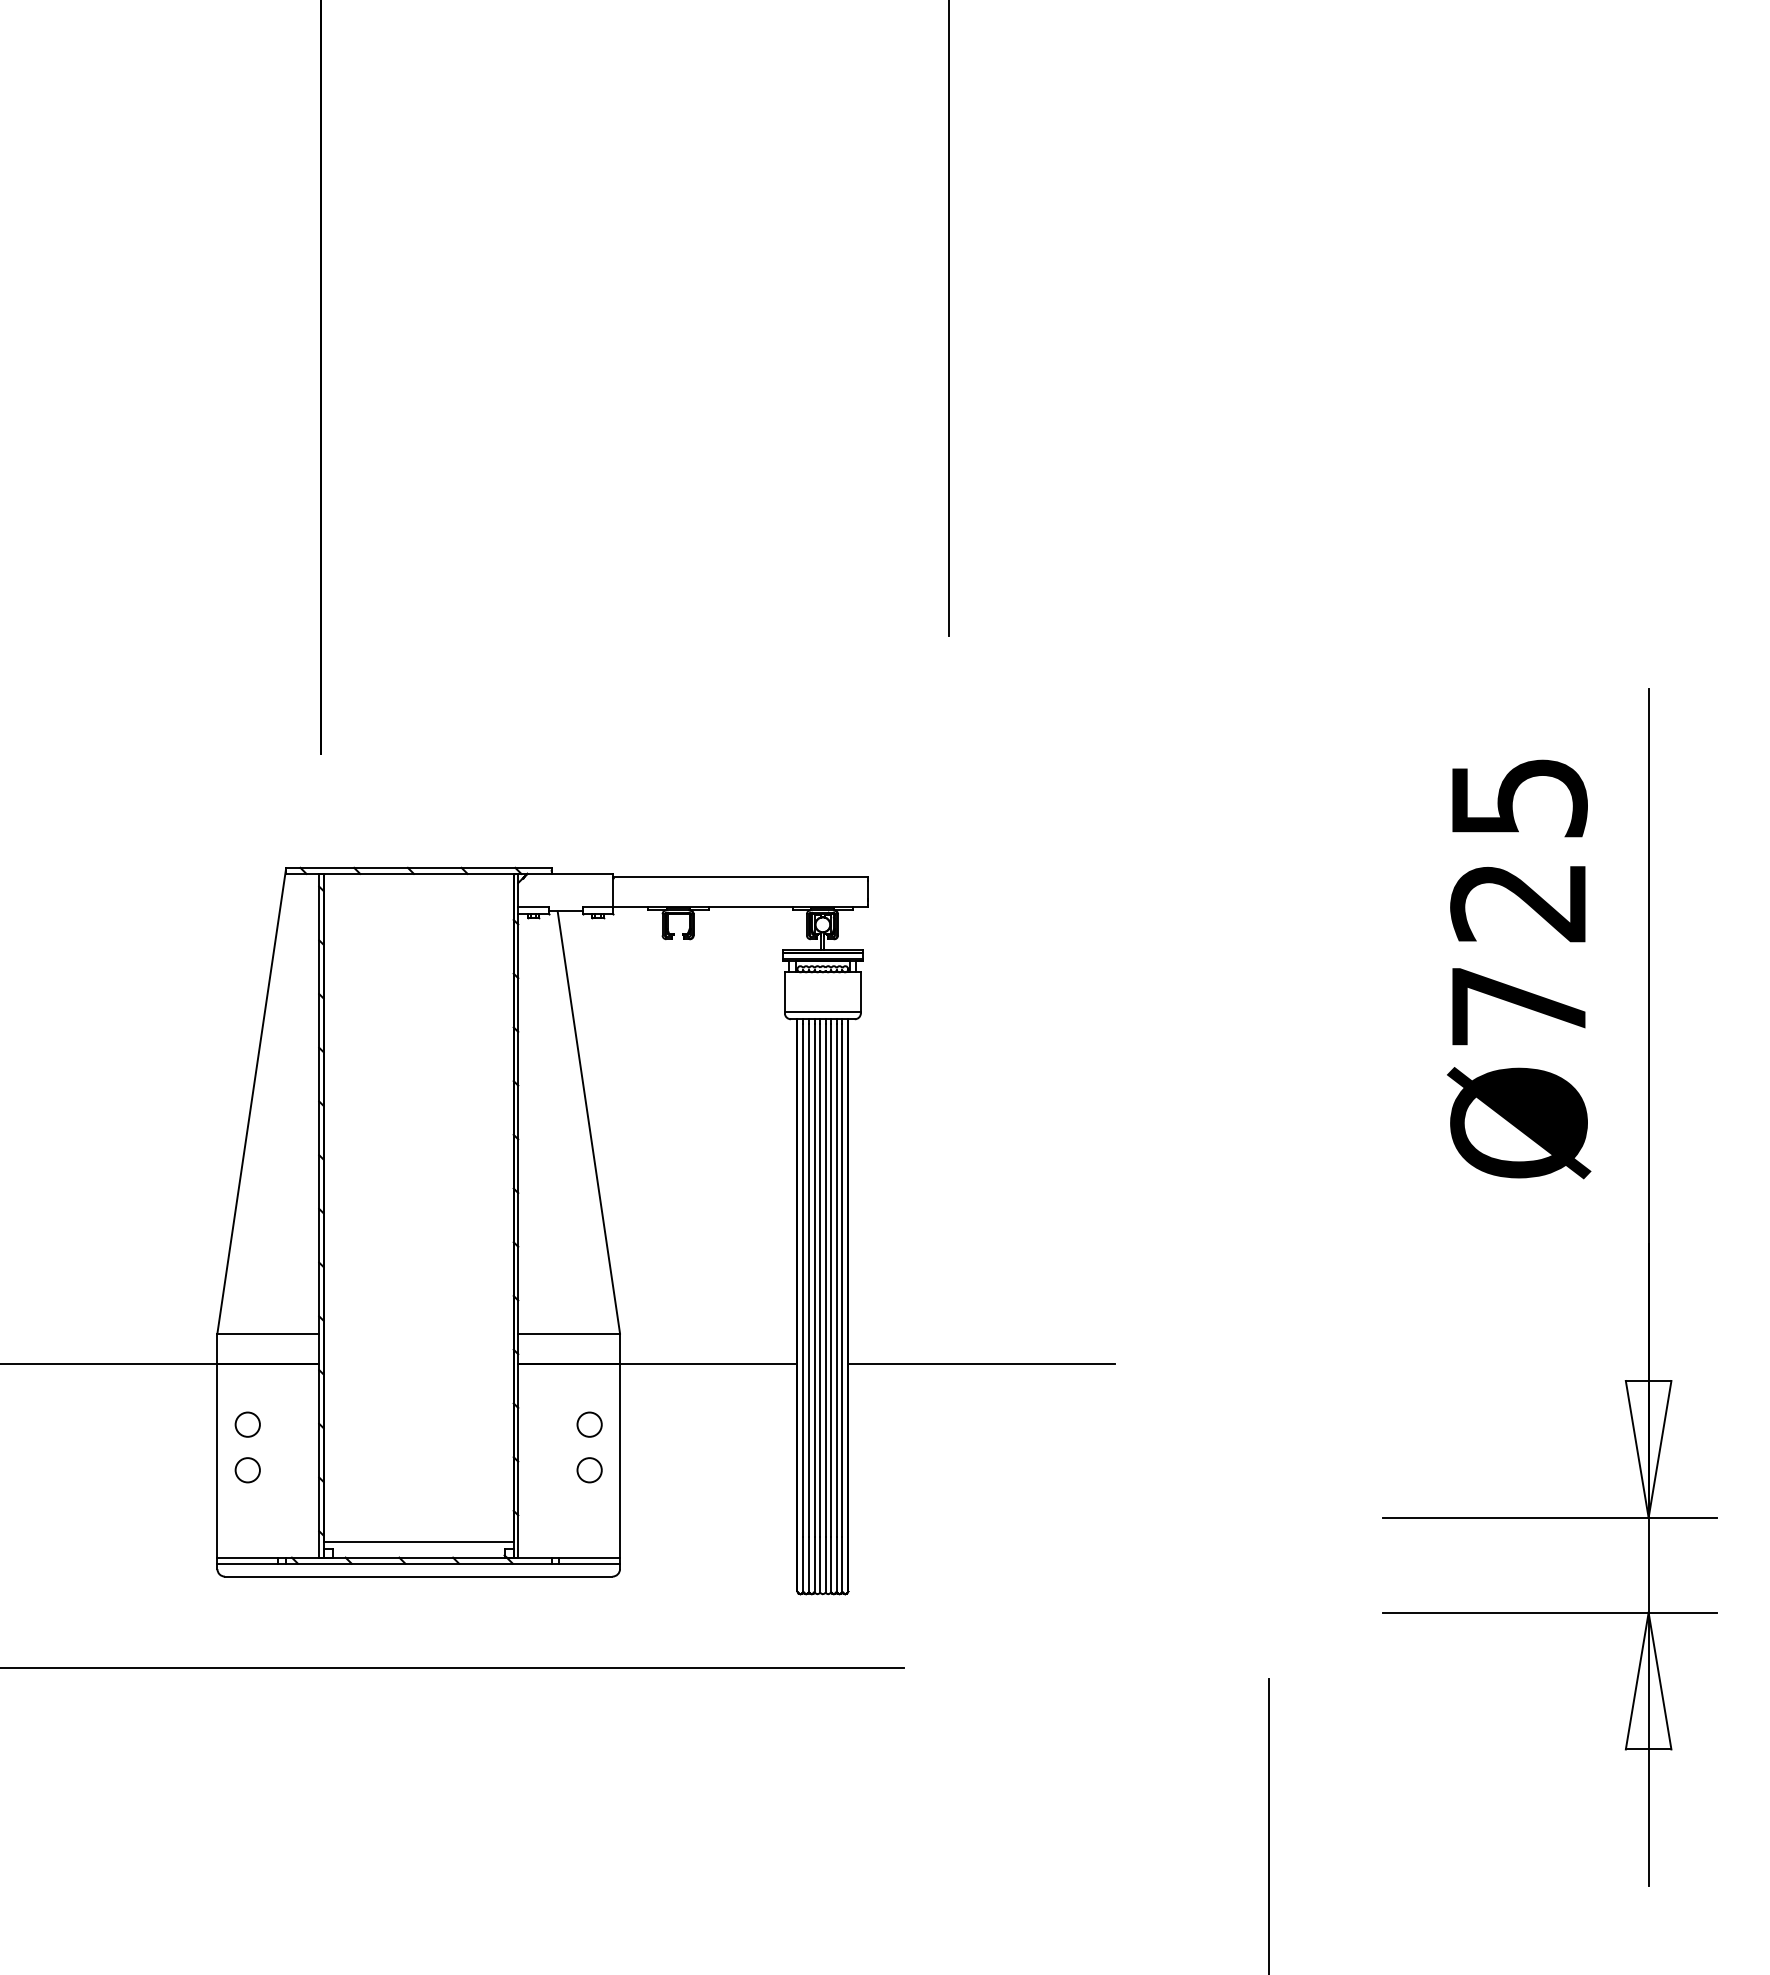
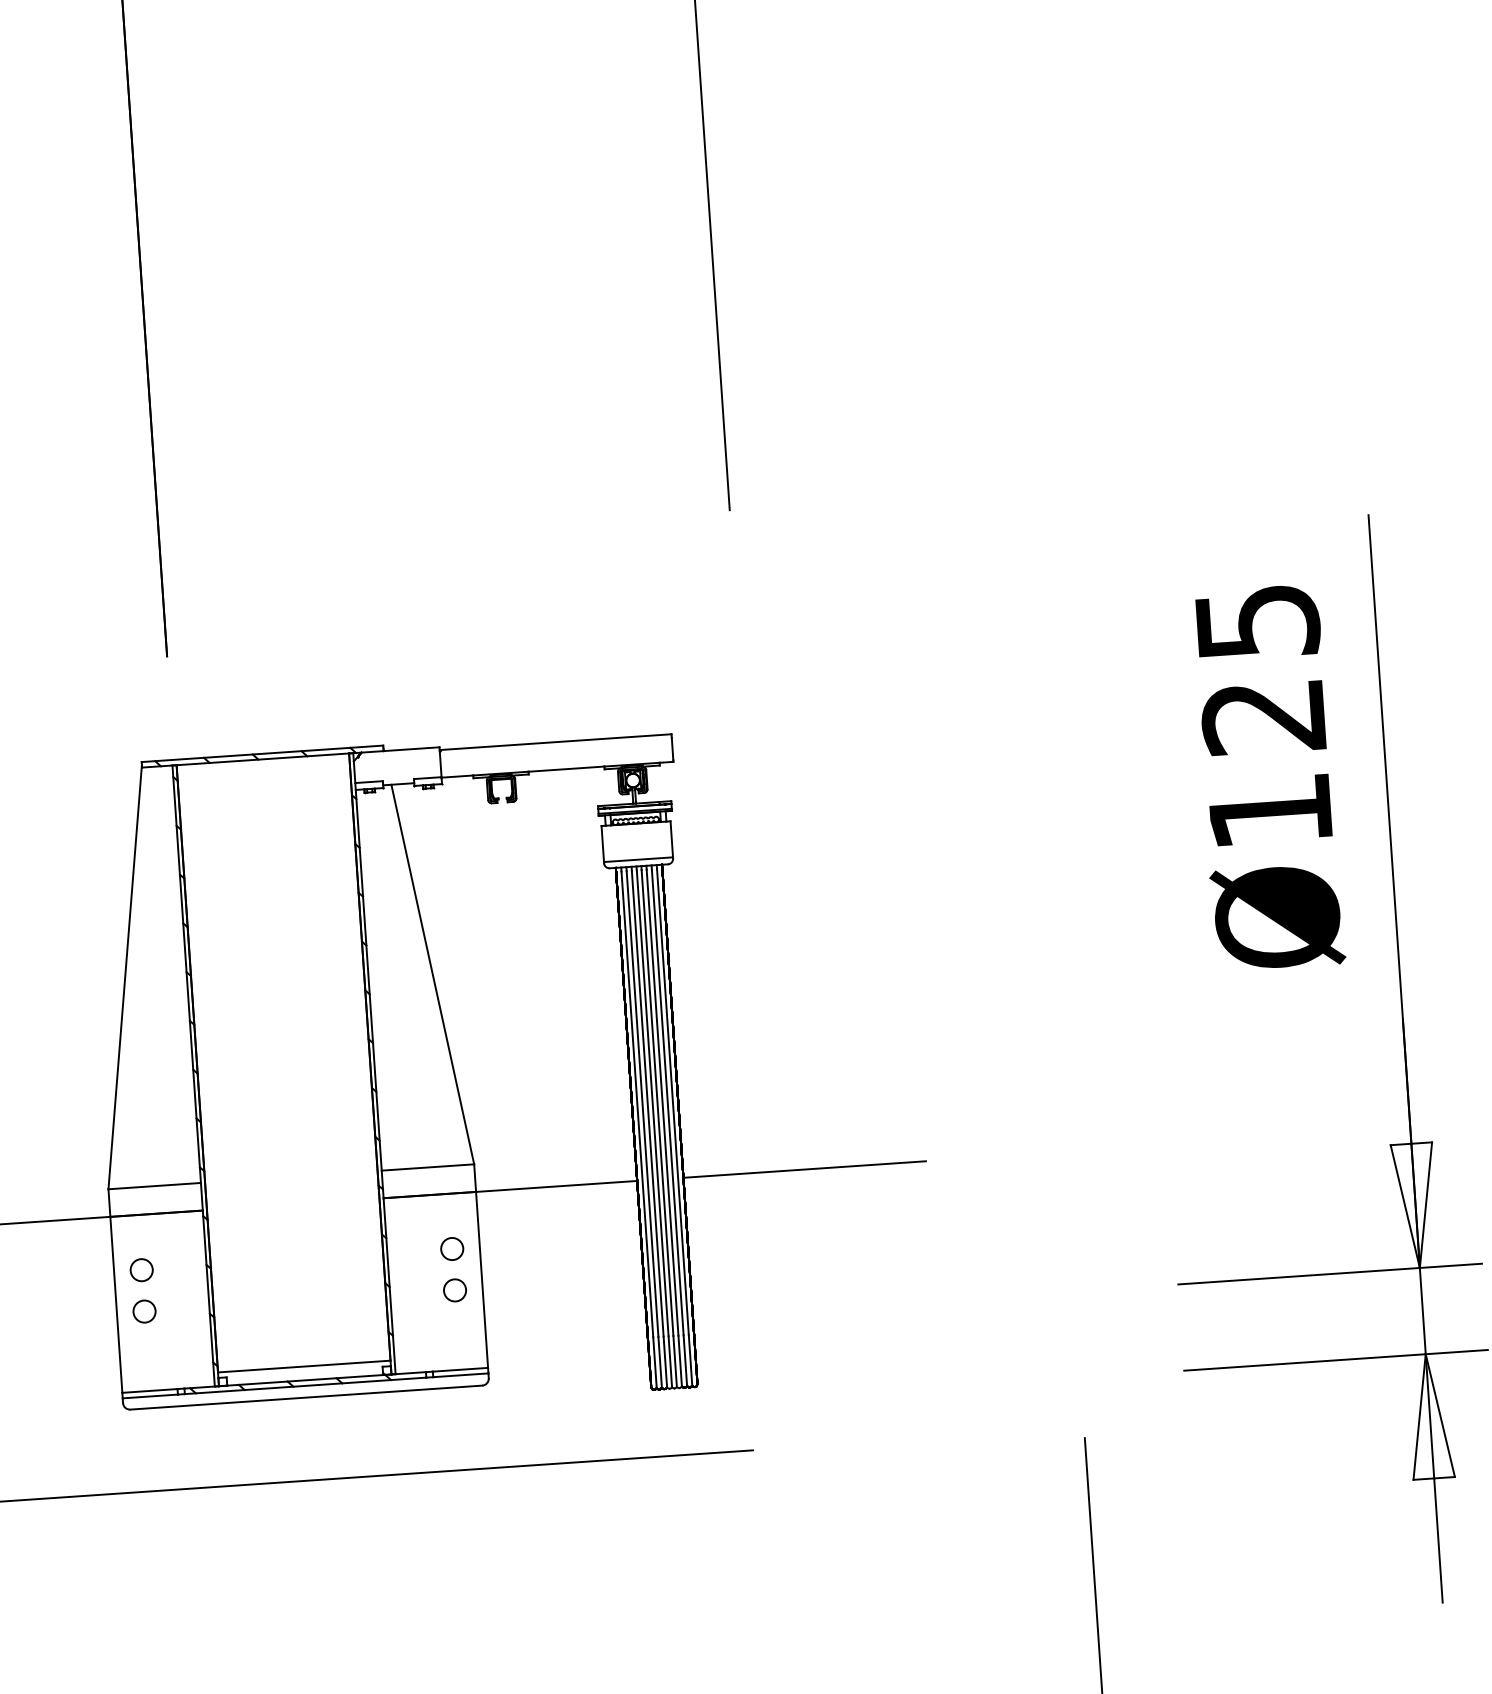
text: (1518, 1006) -> (1270, 811), Ø725 -> Ø125

